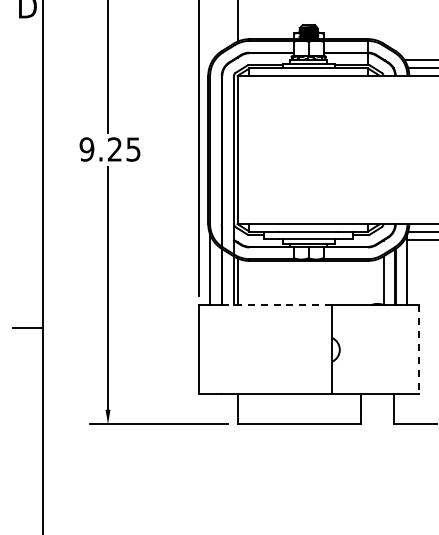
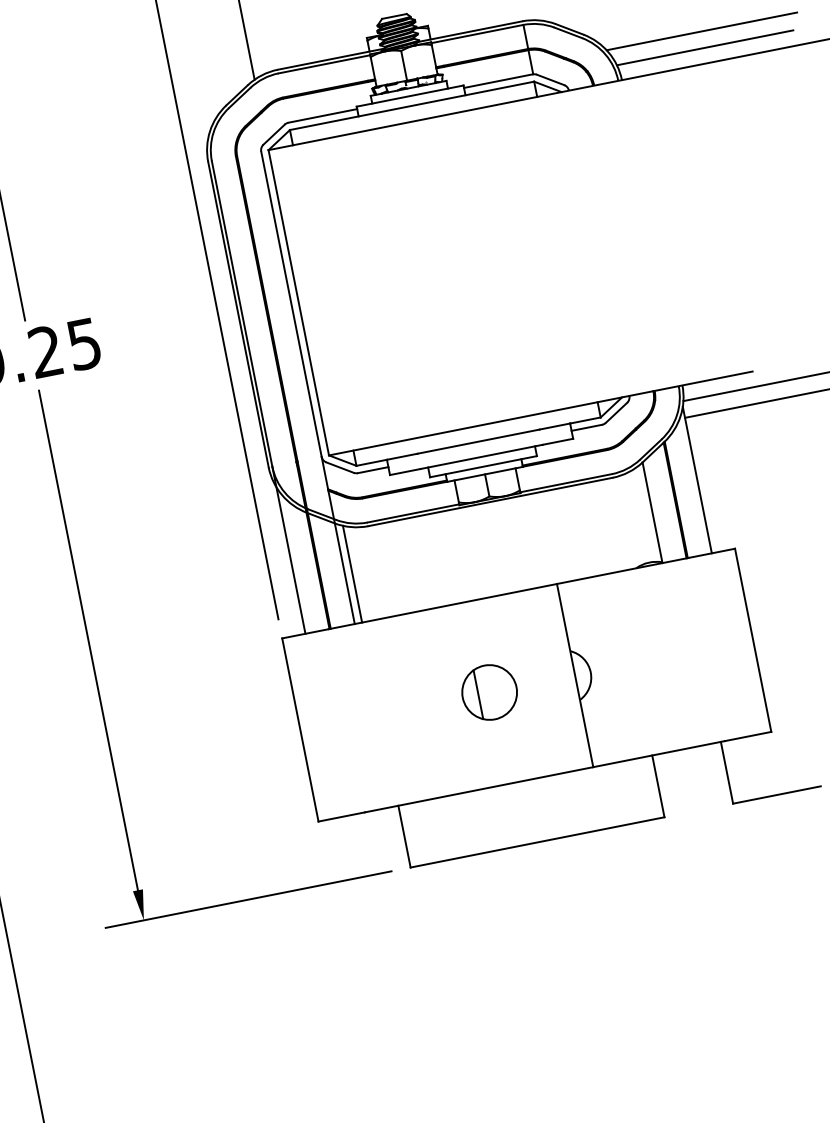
line: (276, 305) -> (442, 606), dashed -> solid
part: (290, 349) -> (489, 691), added
line: (418, 350) -> (752, 641), dashed -> solid

